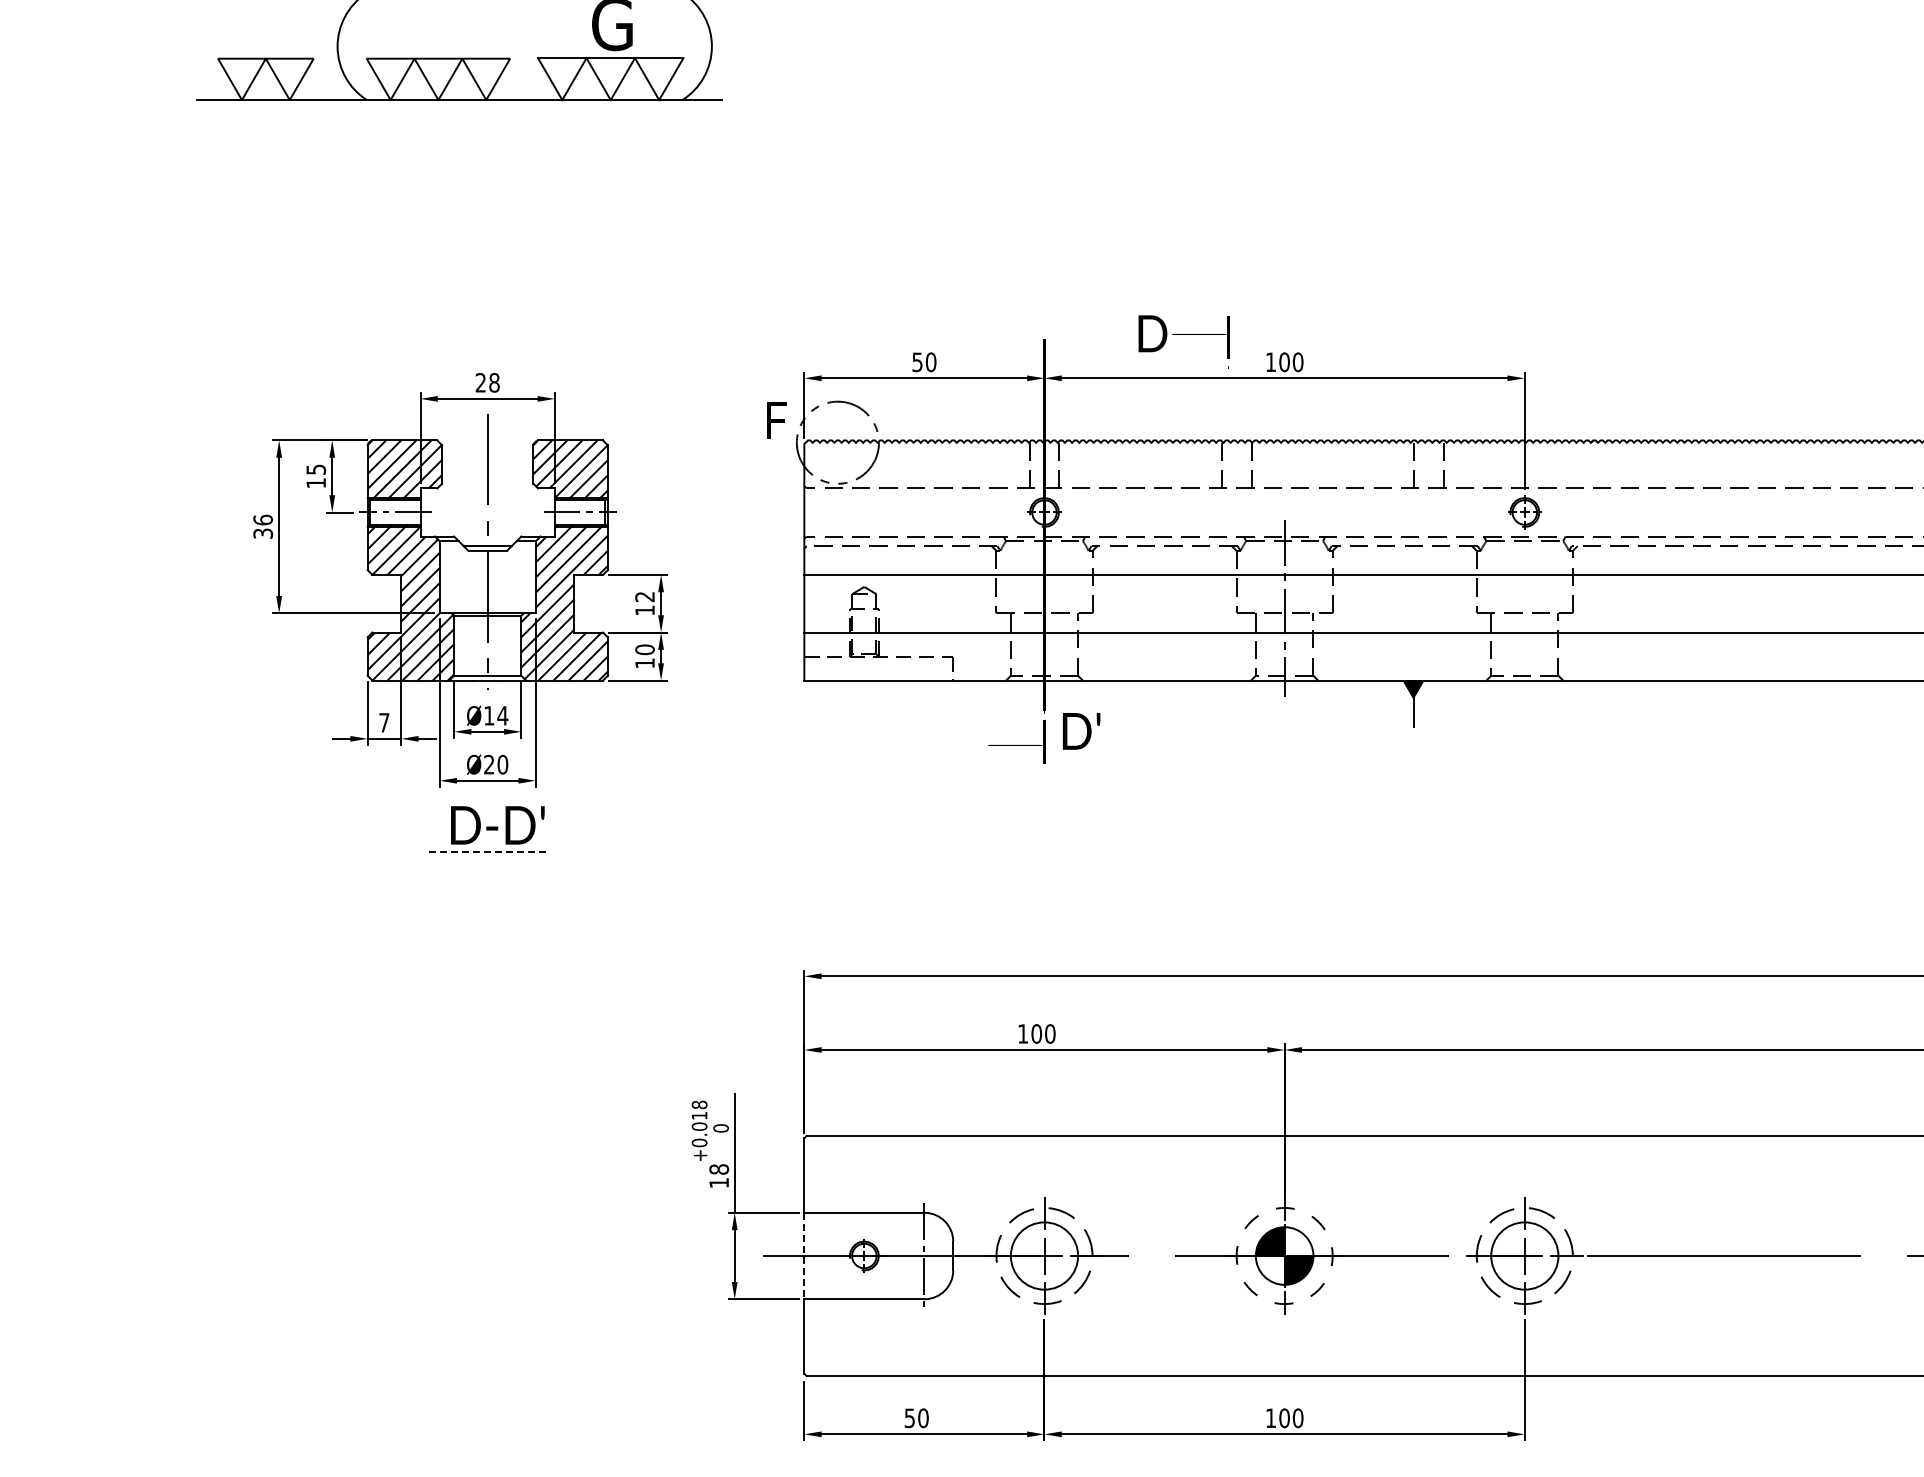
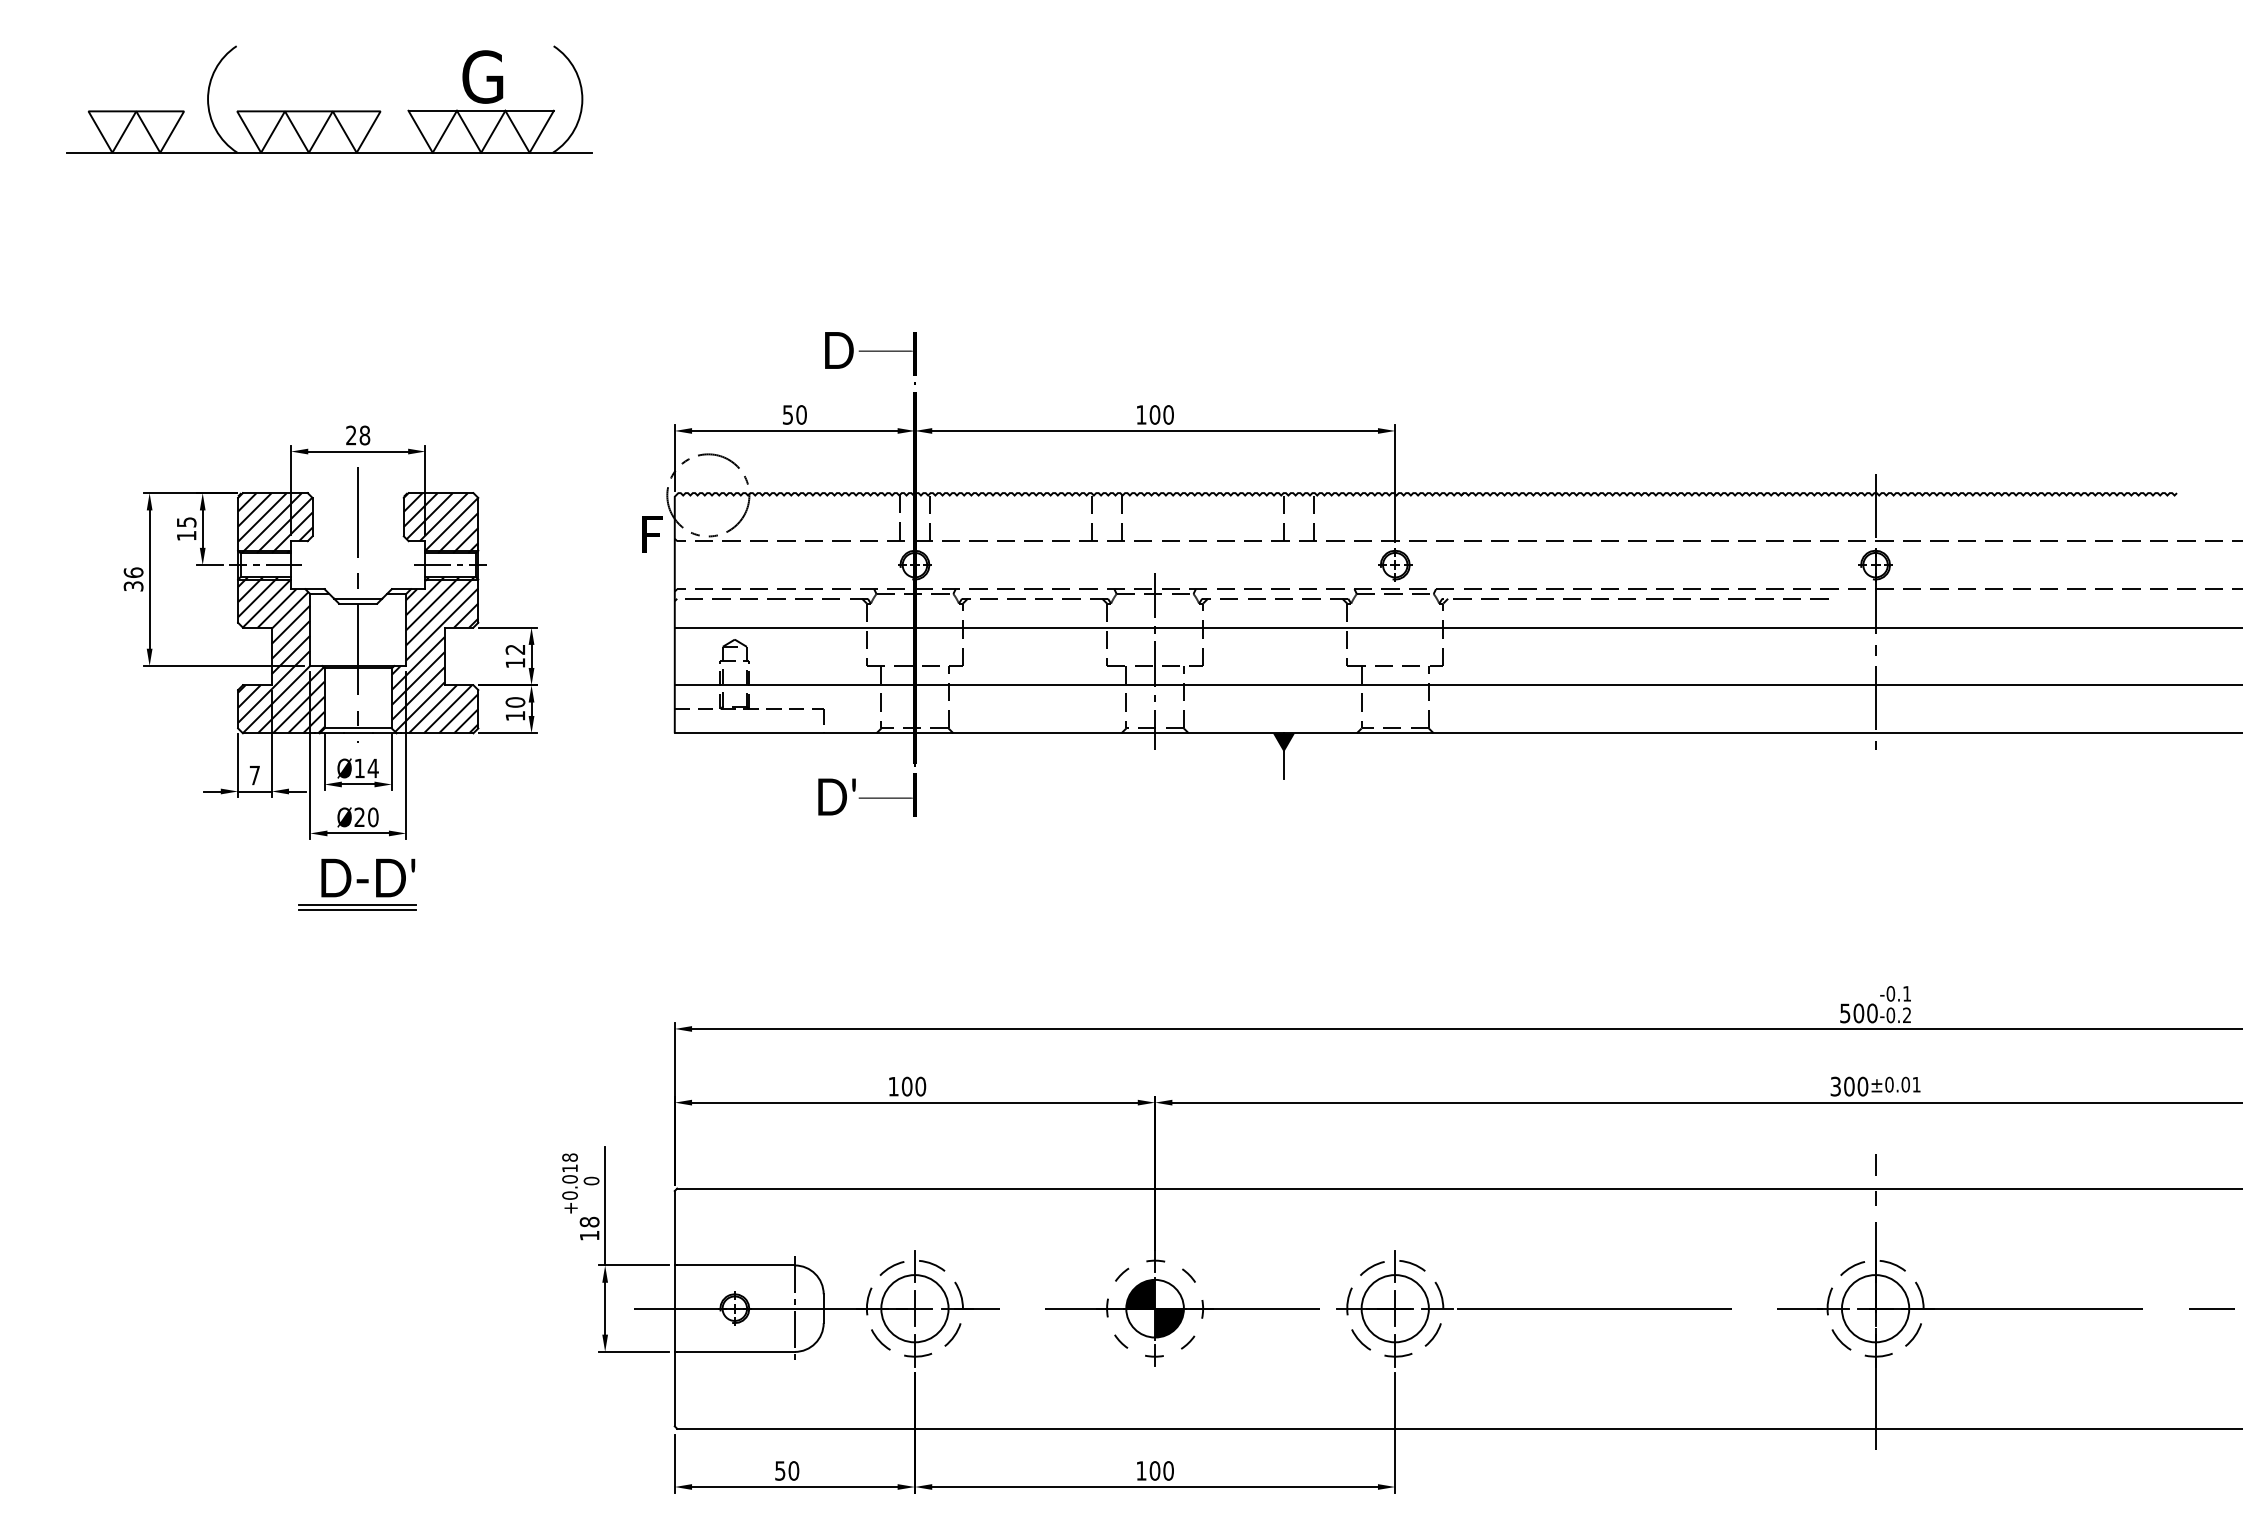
text: (1184, 341) -> (870, 358), moved
text: (777, 420) -> (652, 534), moved
text: (1081, 730) -> (836, 796), moved
line: (488, 851) -> (358, 904), dashed -> solid
line: (487, 856) -> (357, 909), added
line: (804, 1256) -> (674, 1309), dashed -> solid

